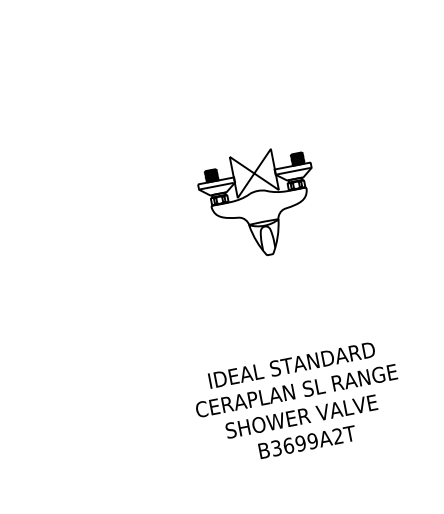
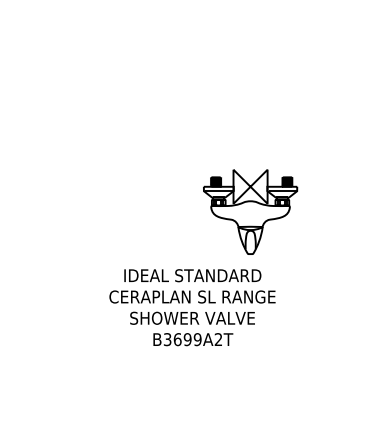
part: (260, 203) -> (250, 211), moved

